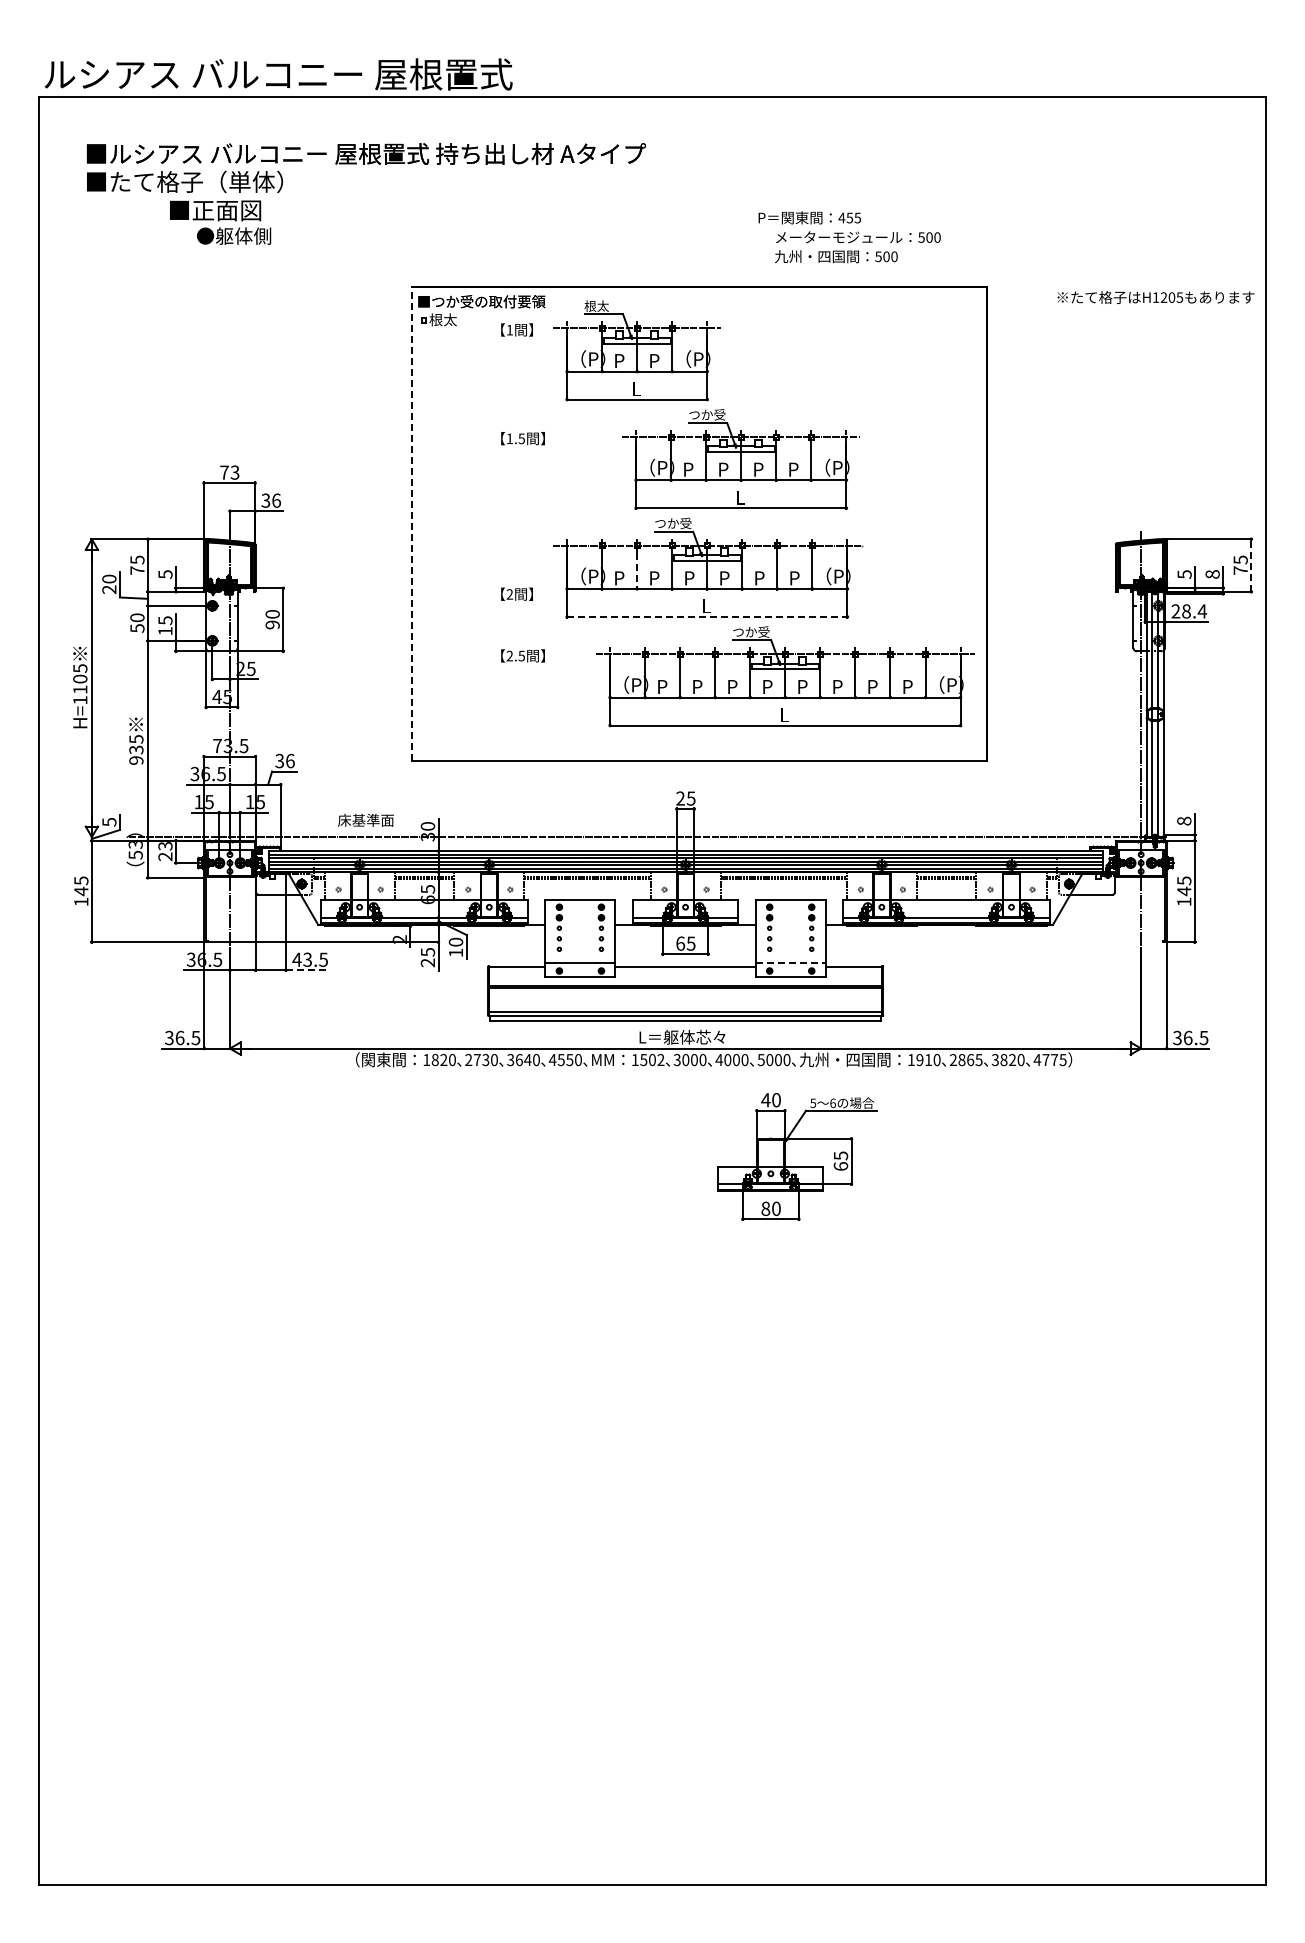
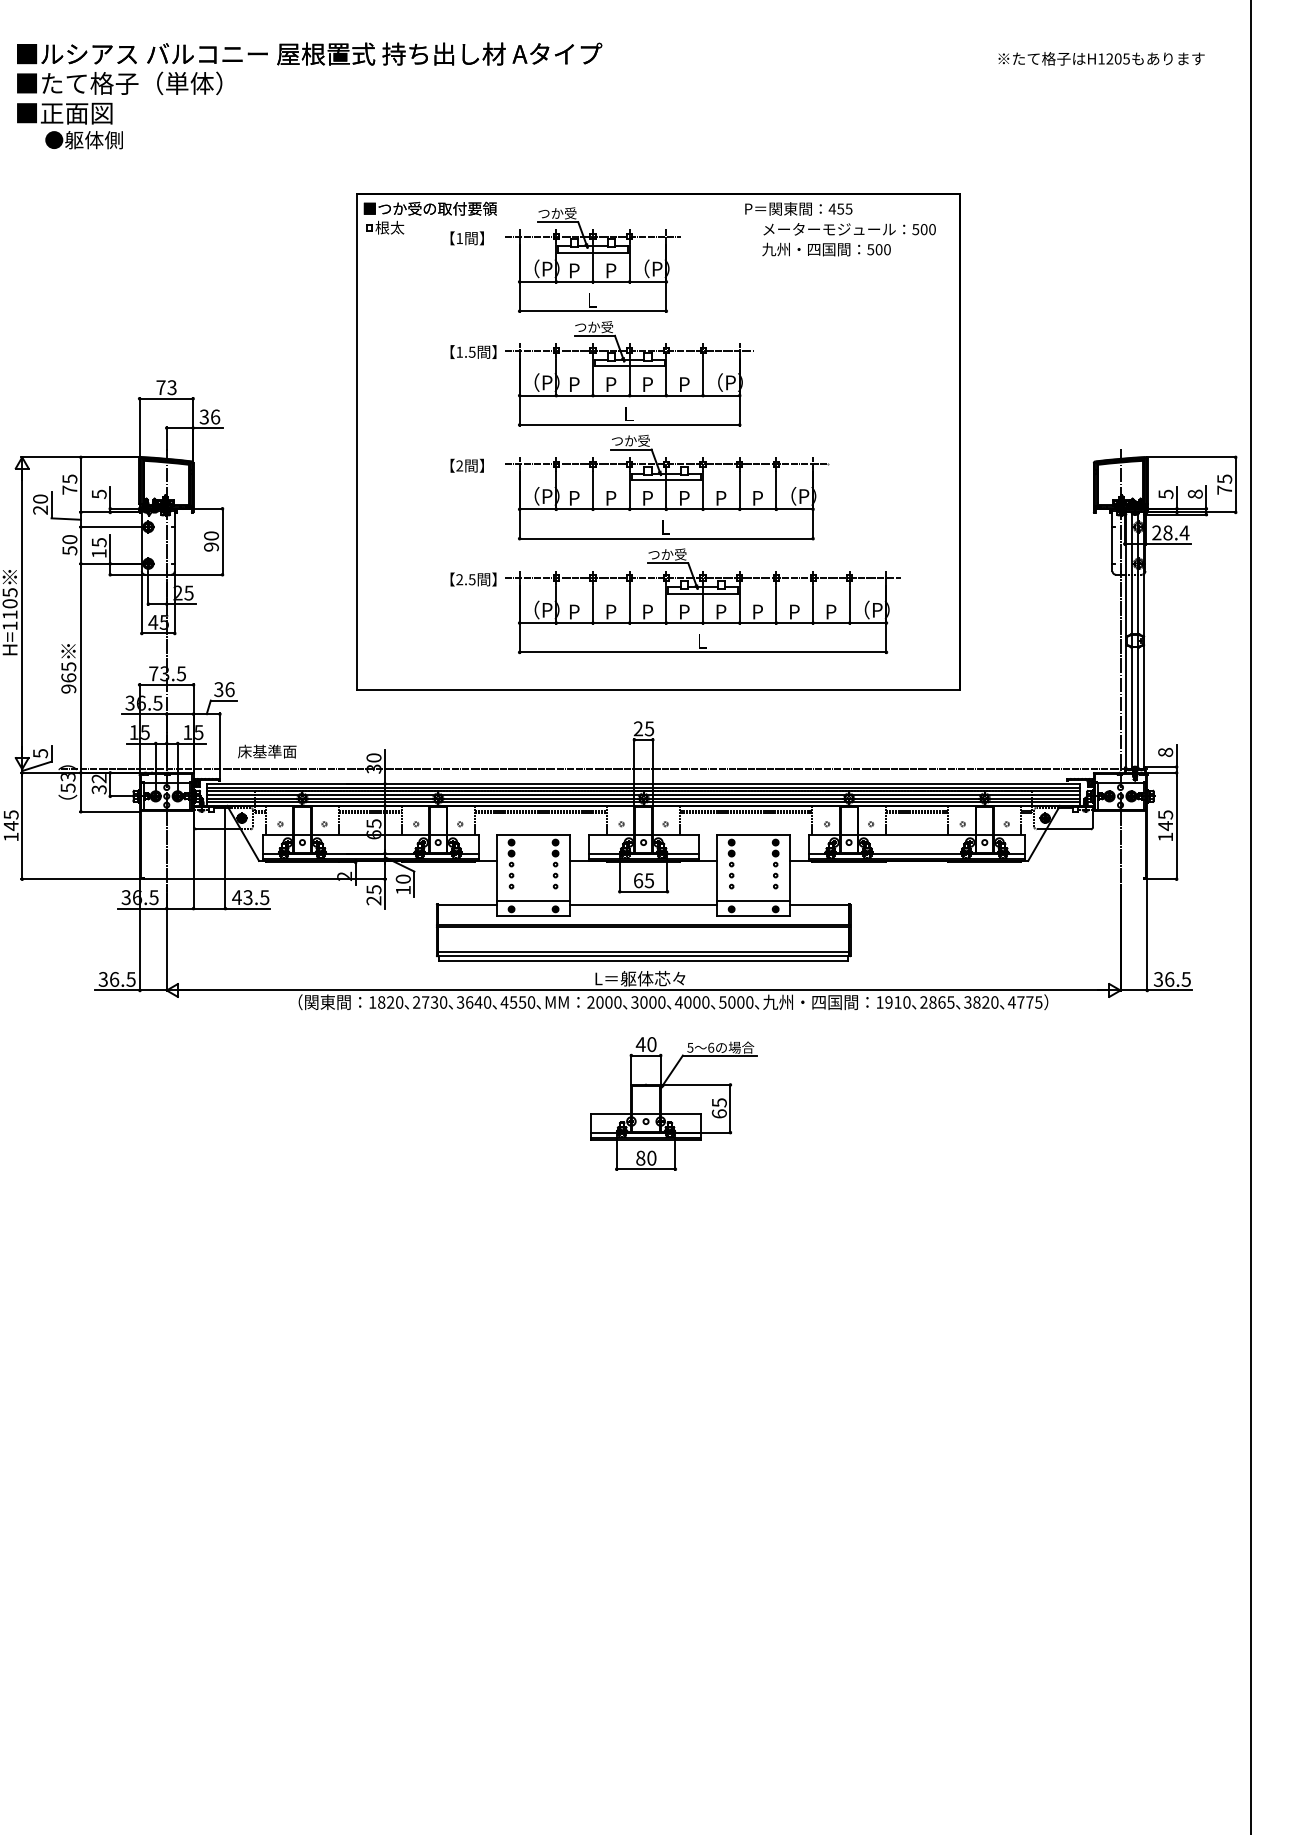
text: (220, 222) -> (69, 125), moved
text: (849, 237) -> (840, 229), moved
text: (1155, 297) -> (1100, 58), moved
text: (602, 305) -> (556, 212), 根太 -> つか受
part: (740, 459) -> (628, 373), moved
line: (411, 524) -> (356, 441), dashed -> solid
line: (1251, 565) -> (1235, 484), dashed -> solid
line: (637, 572) -> (593, 492), dashed -> solid
text: (516, 593) -> (466, 464), moved
line: (707, 616) -> (666, 538), dashed -> solid
part: (785, 676) -> (703, 601), moved
text: (136, 749) -> (68, 677), 935 -> 965
text: (365, 819) -> (266, 750), moved
text: (165, 851) -> (99, 784), 23 -> 32
line: (791, 963) -> (754, 901), dashed -> solid
line: (307, 970) -> (247, 908), dashed -> solid
text: (647, 1060) -> (603, 1002), 1502 -> 2000
part: (797, 1156) -> (673, 1103), moved

